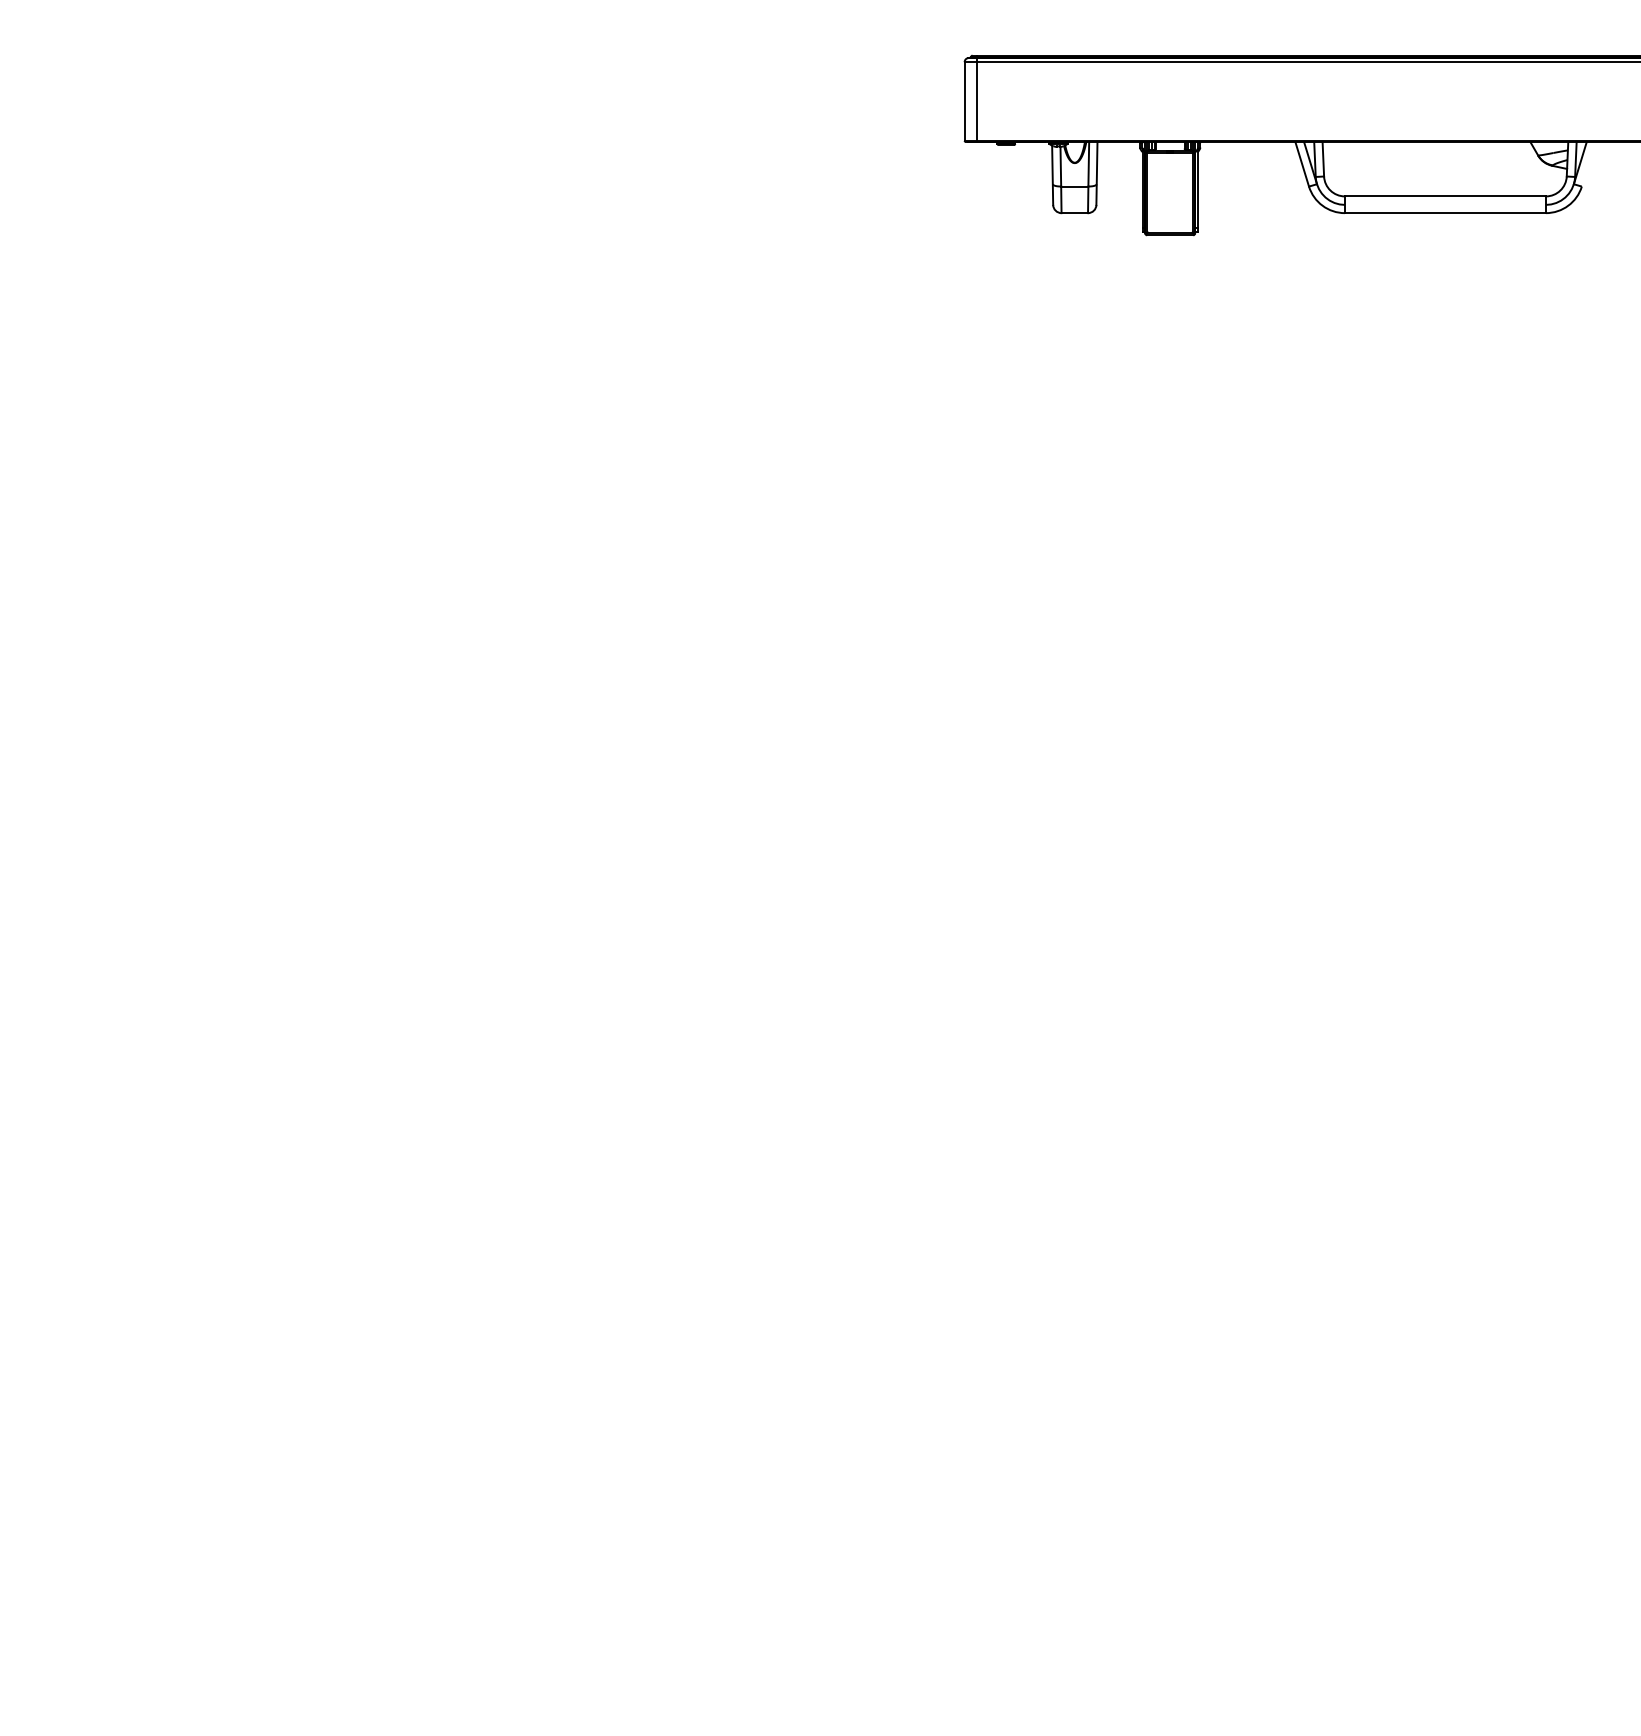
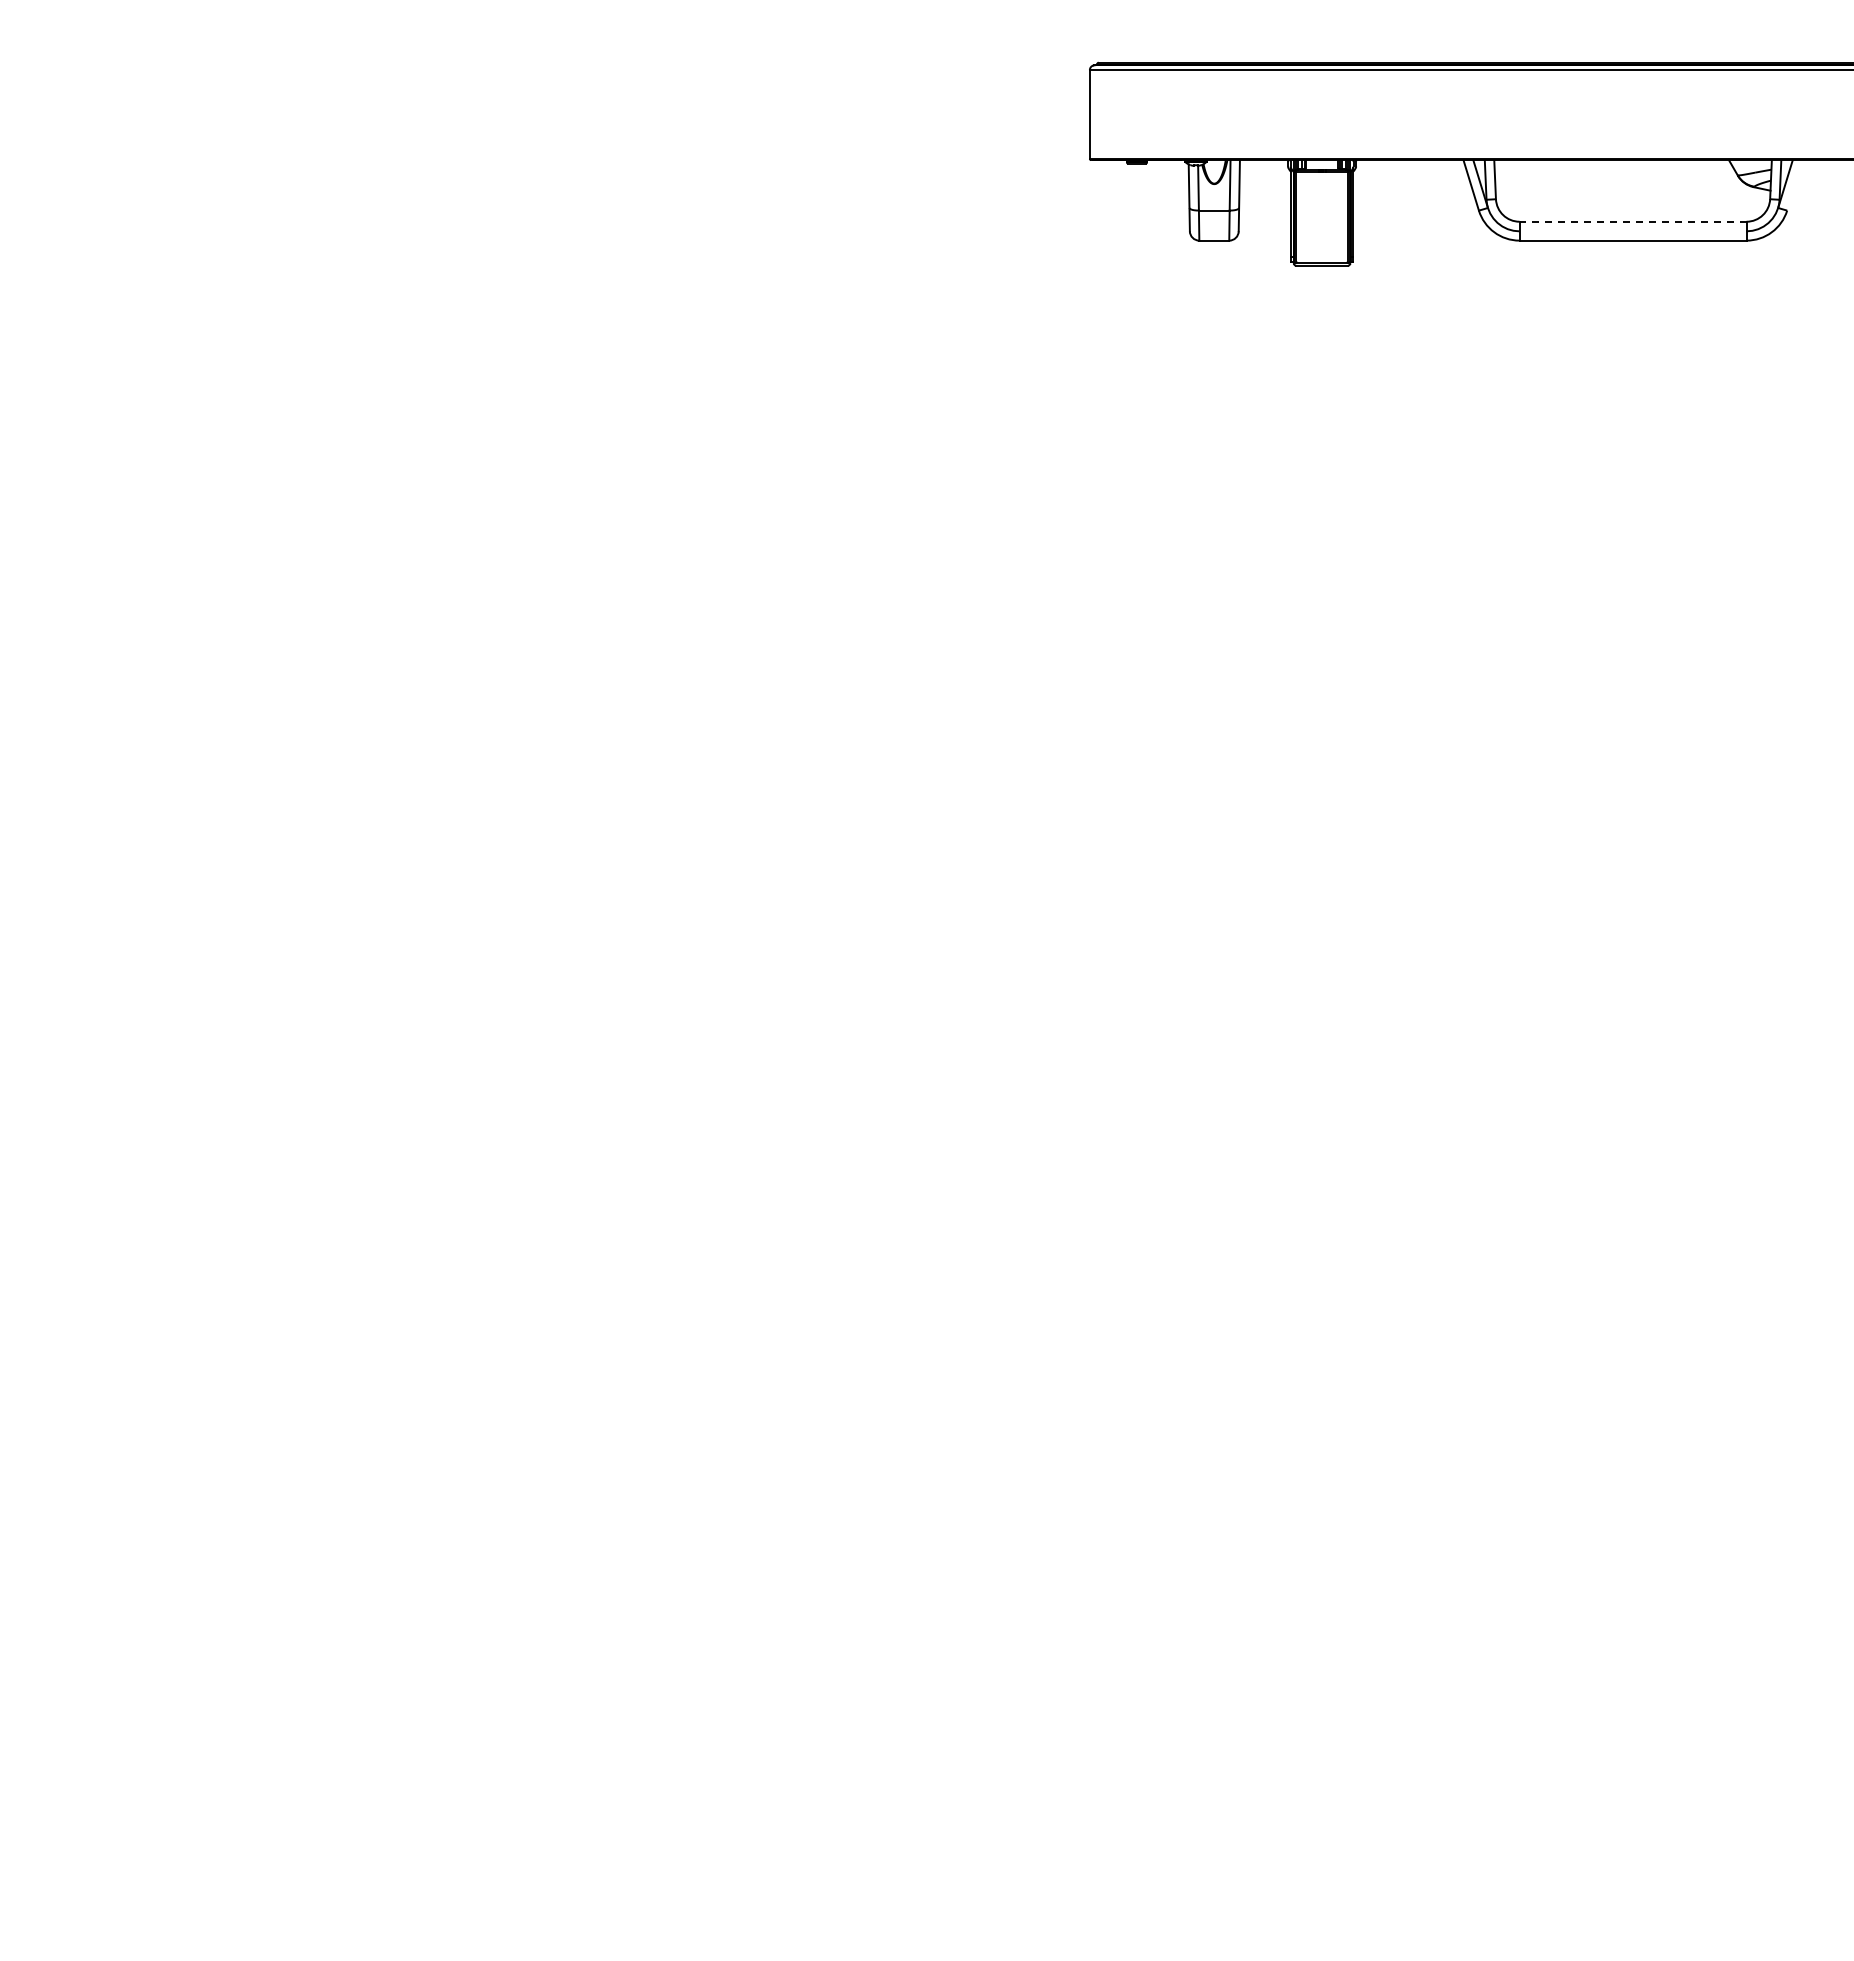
line: (977, 98) -> (1104, 111), removed
line: (1445, 196) -> (1633, 221), solid -> dashed

